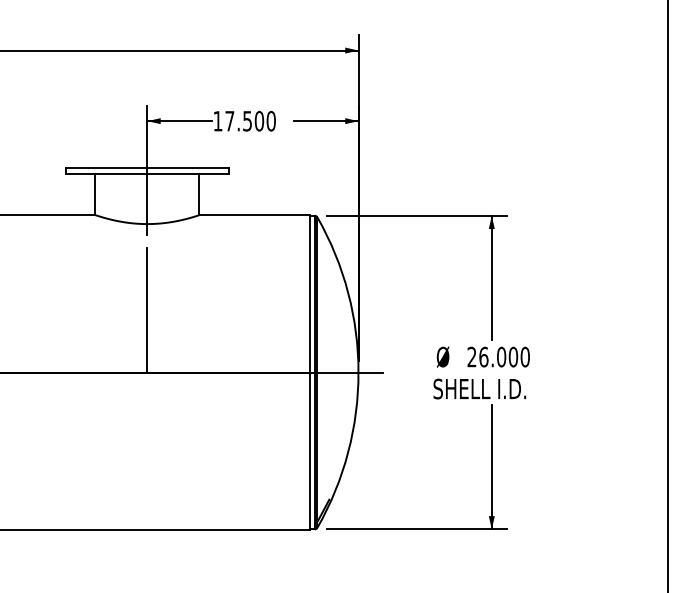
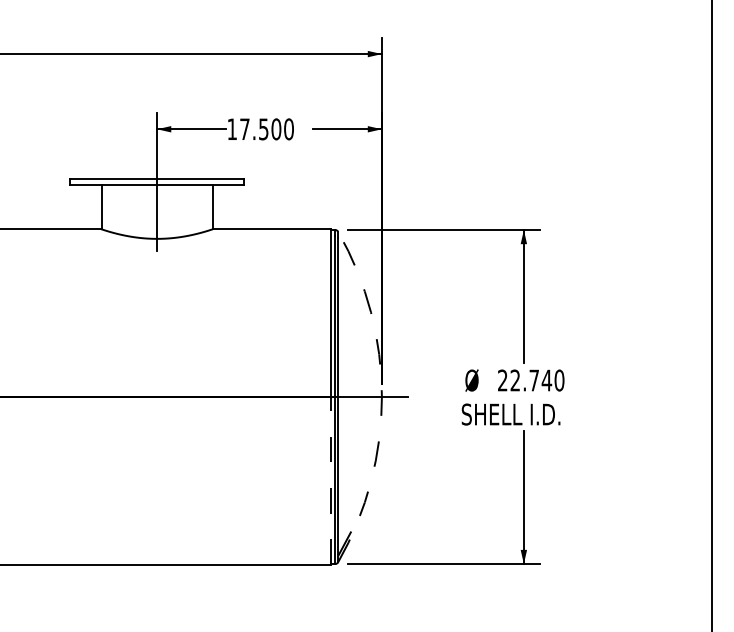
line: (147, 309) -> (157, 329), removed
text: (498, 356) -> (531, 379), 26.000 -> 22.740
arc: (358, 372) -> (381, 396), solid -> dashed
line: (310, 451) -> (330, 481), solid -> dashed

